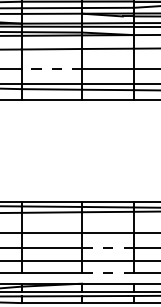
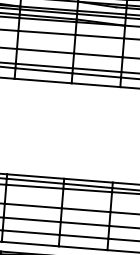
line: (51, 68) -> (45, 51), dashed -> solid
line: (107, 247) -> (84, 223), dashed -> solid
line: (107, 273) -> (82, 248), dashed -> solid

